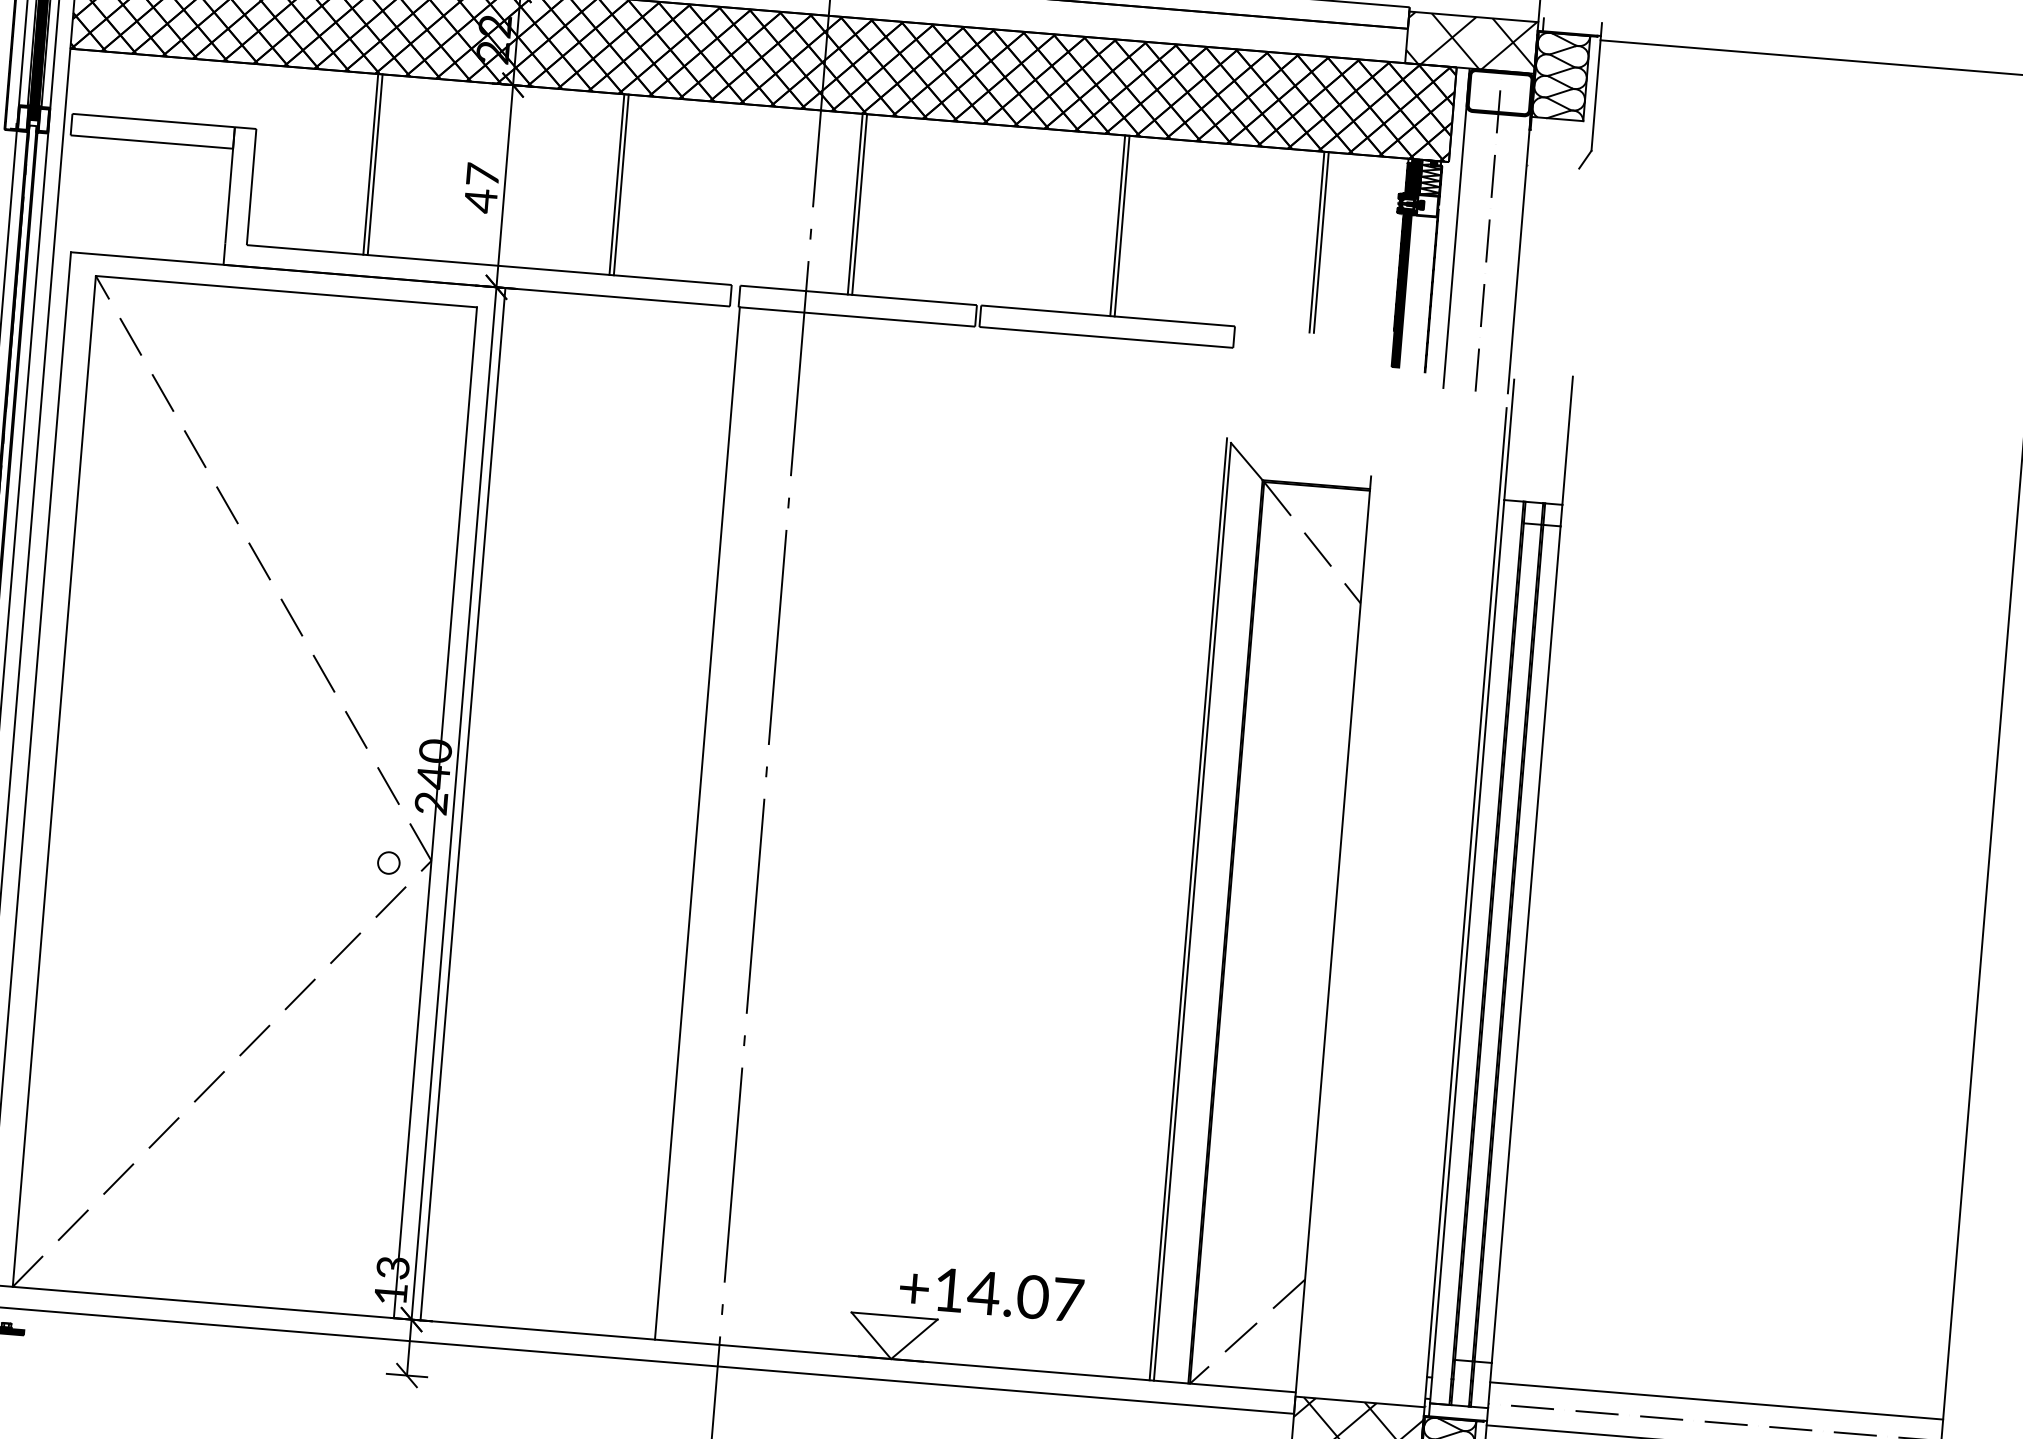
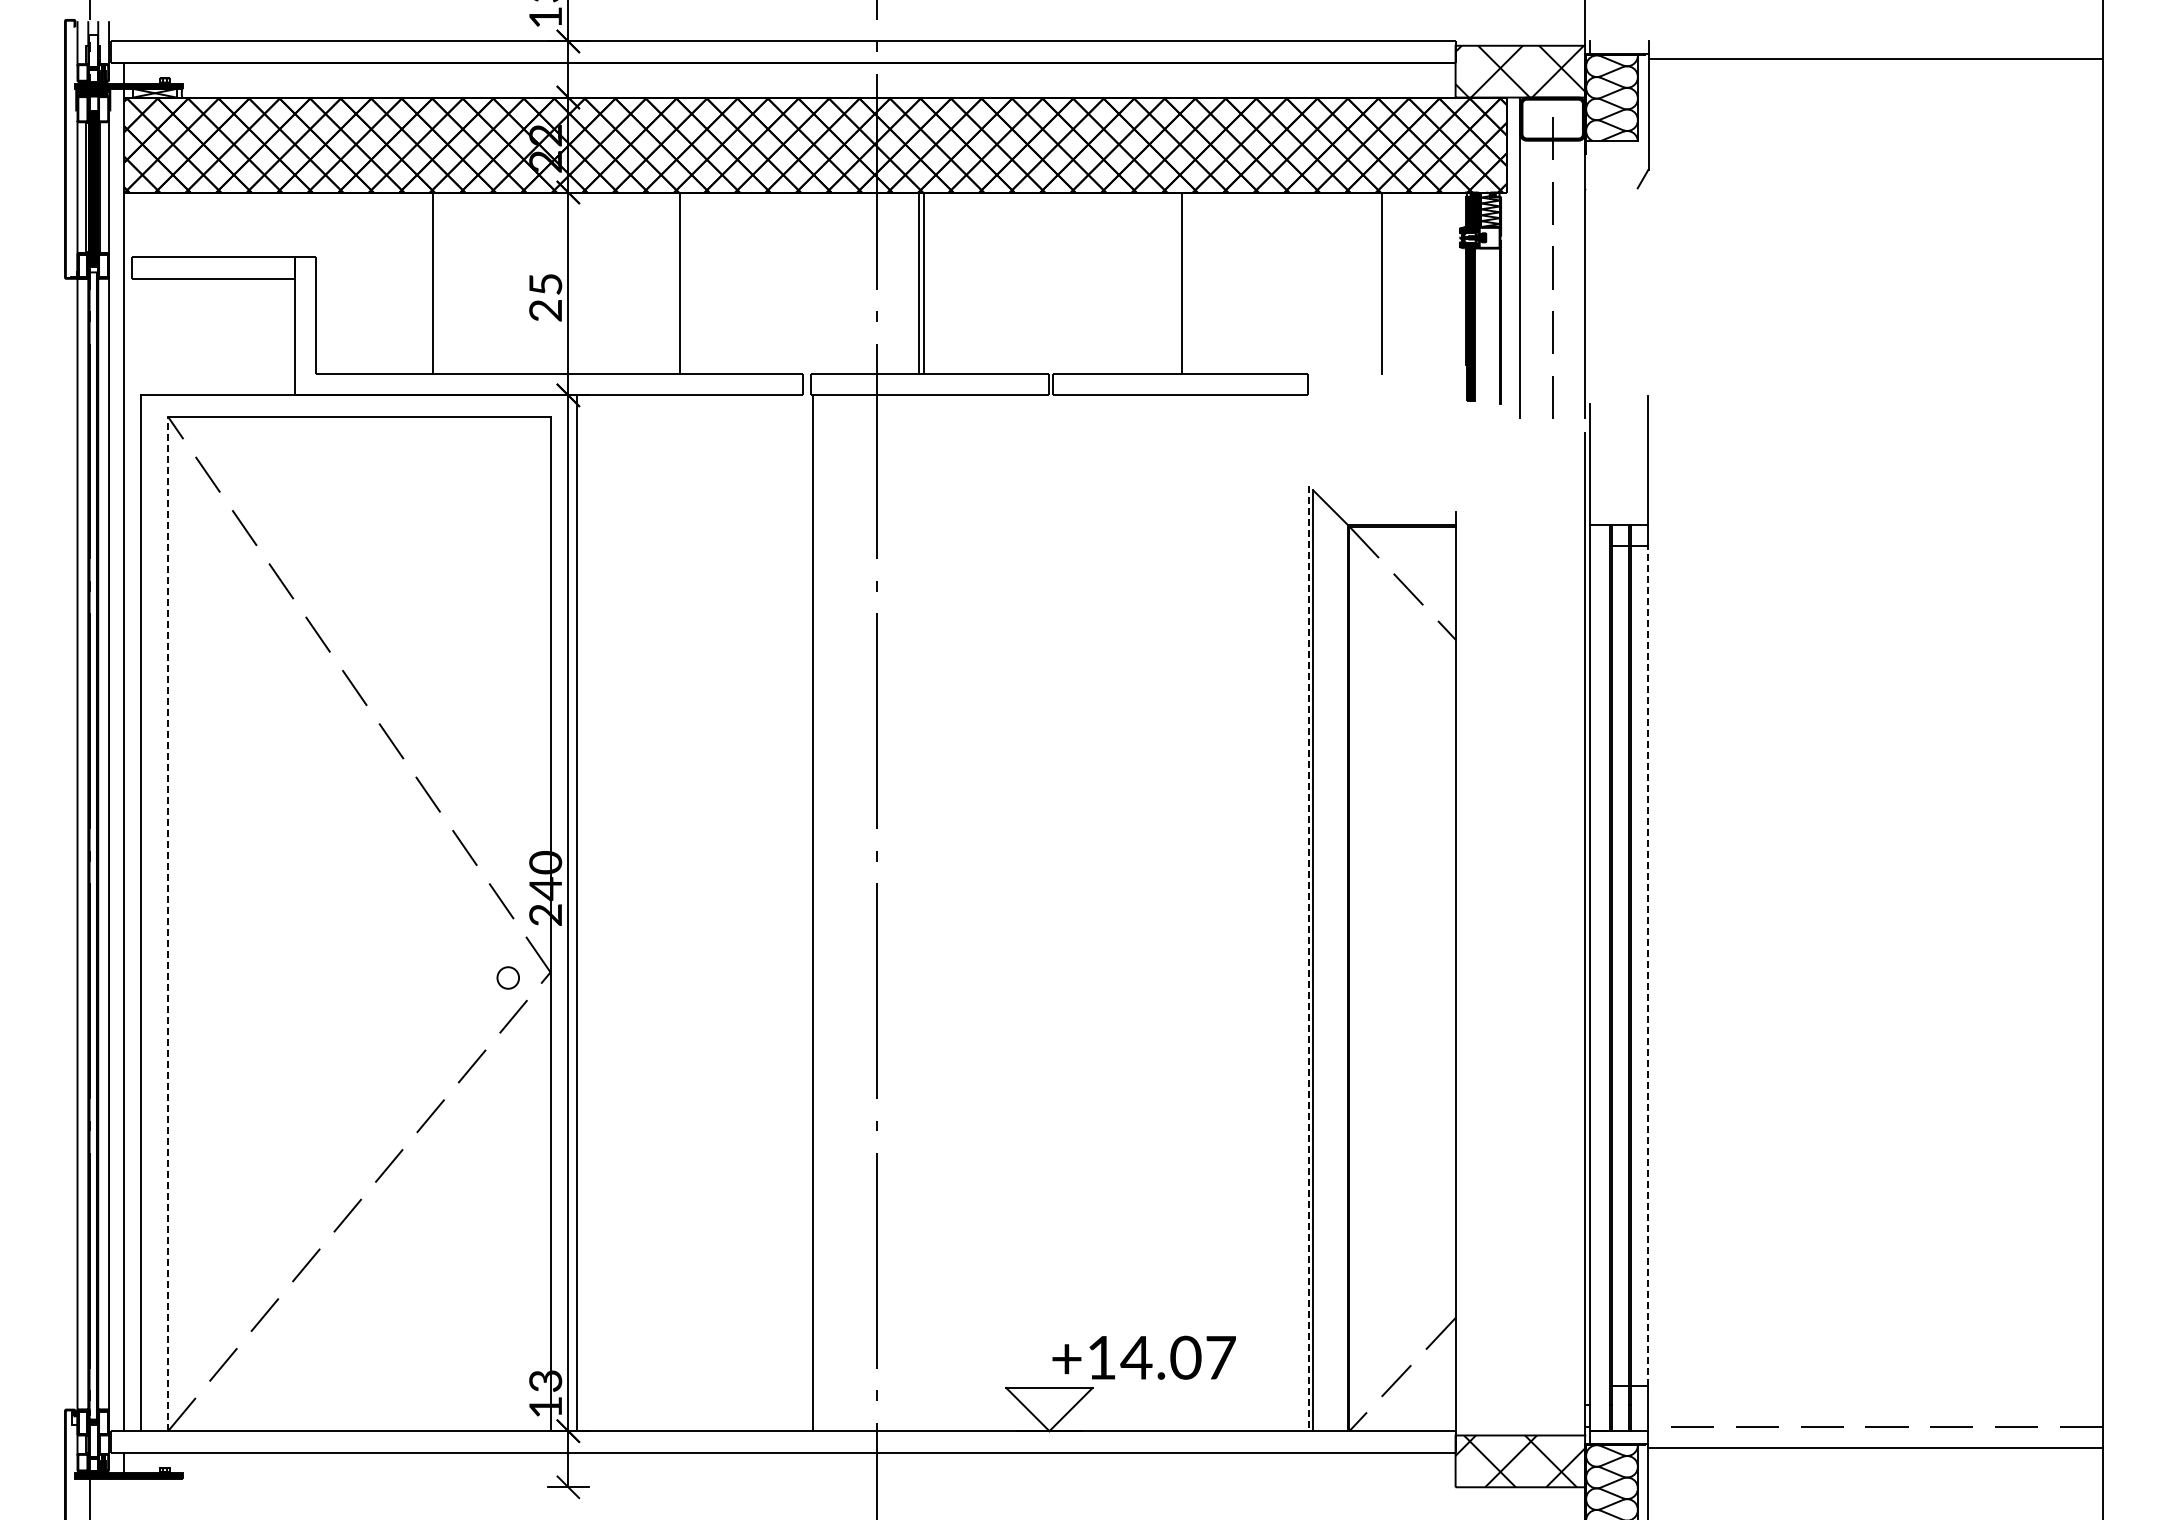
line: (375, 164) -> (437, 282), removed
line: (621, 184) -> (684, 282), removed
text: (481, 188) -> (545, 298), 47 -> 25
line: (1121, 225) -> (1186, 282), removed
line: (1321, 241) -> (1386, 282), removed
line: (54, 780) -> (168, 923), solid -> dashed
line: (1188, 909) -> (1308, 958), solid -> dashed
line: (1526, 945) -> (1648, 966), solid -> dashed
line: (1716, 1401) -> (1875, 1405), removed

